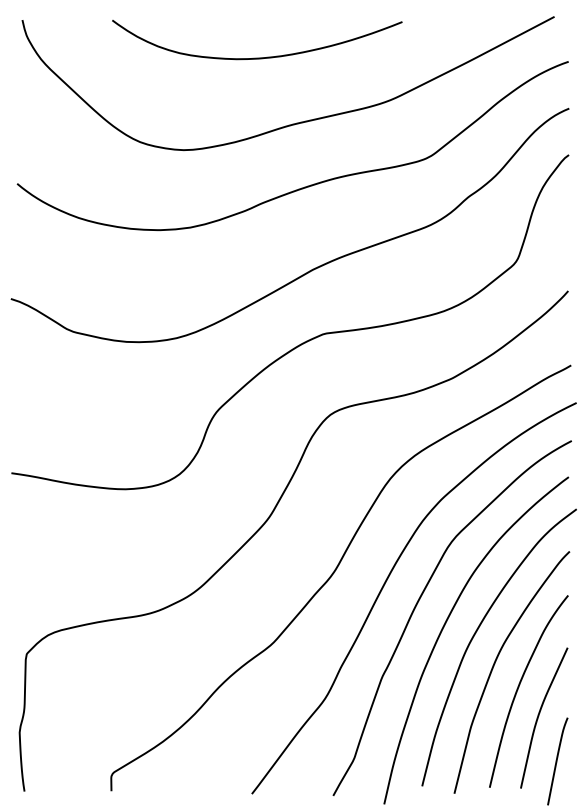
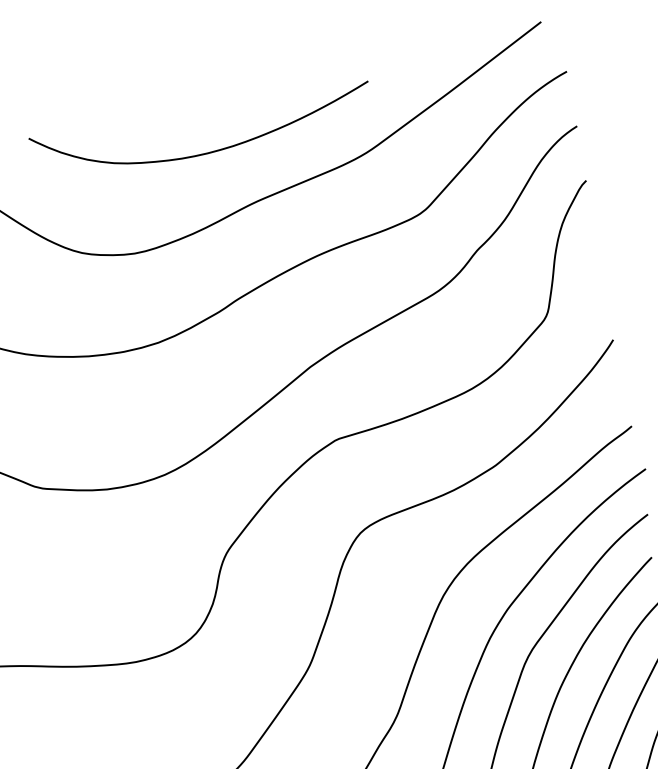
curve: (257, 57) -> (206, 152), moved

